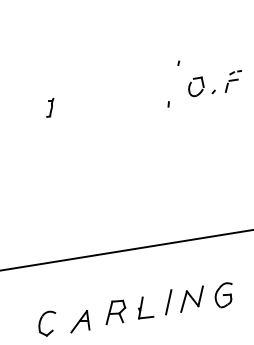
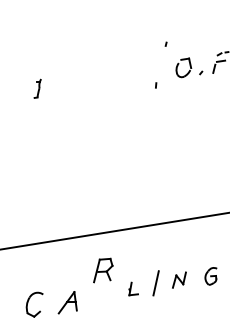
part: (223, 295) -> (210, 276), size x0.7
part: (191, 298) -> (178, 279), size x0.6
part: (146, 307) -> (133, 288), size x0.6
part: (115, 312) -> (102, 270), moved

